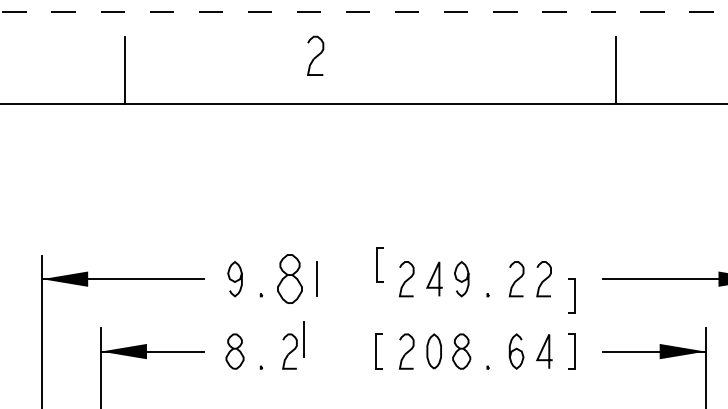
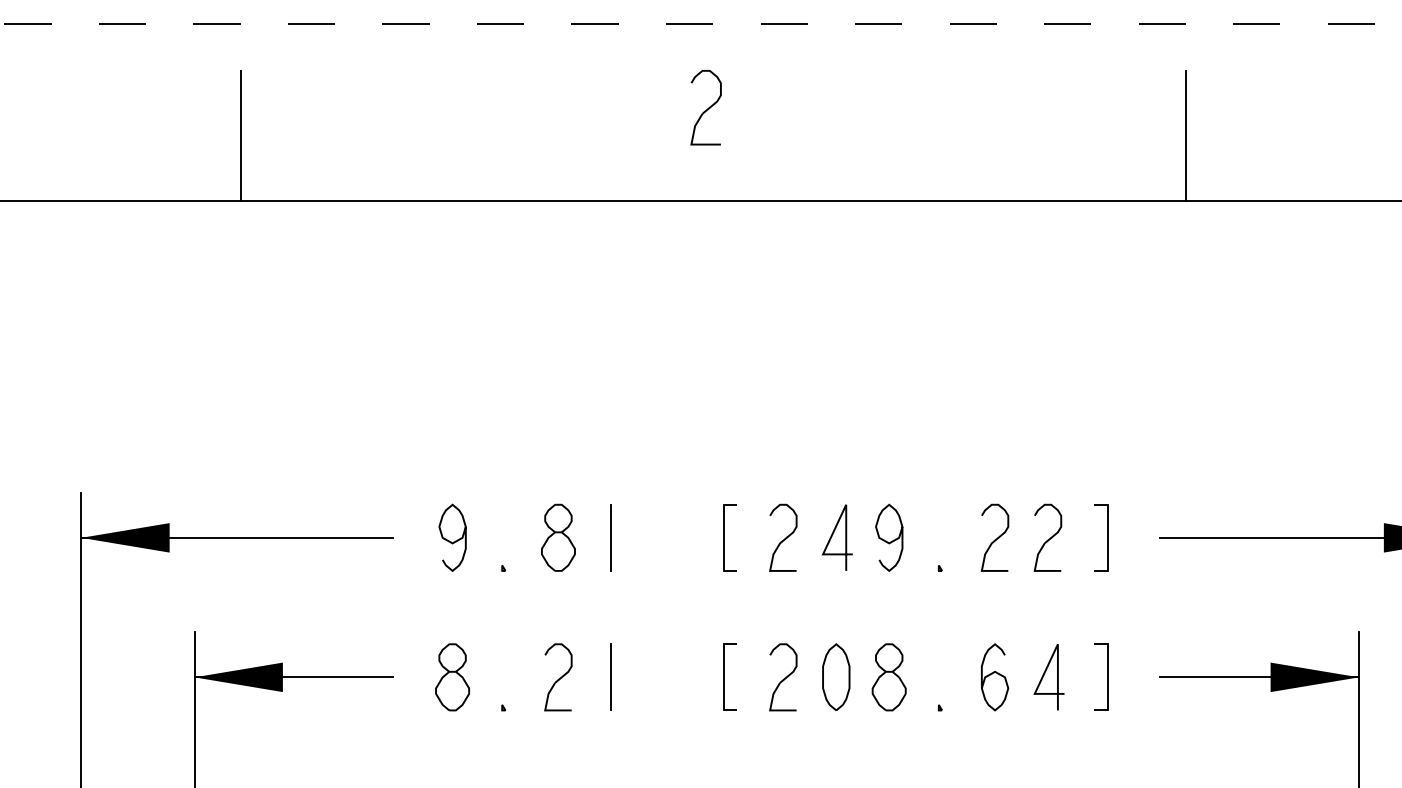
part: (315, 55) -> (705, 106), moved
line: (377, 264) -> (725, 536), moved
part: (289, 279) -> (557, 538), size x0.71
line: (574, 295) -> (1106, 536), moved
line: (303, 339) -> (609, 677), moved

